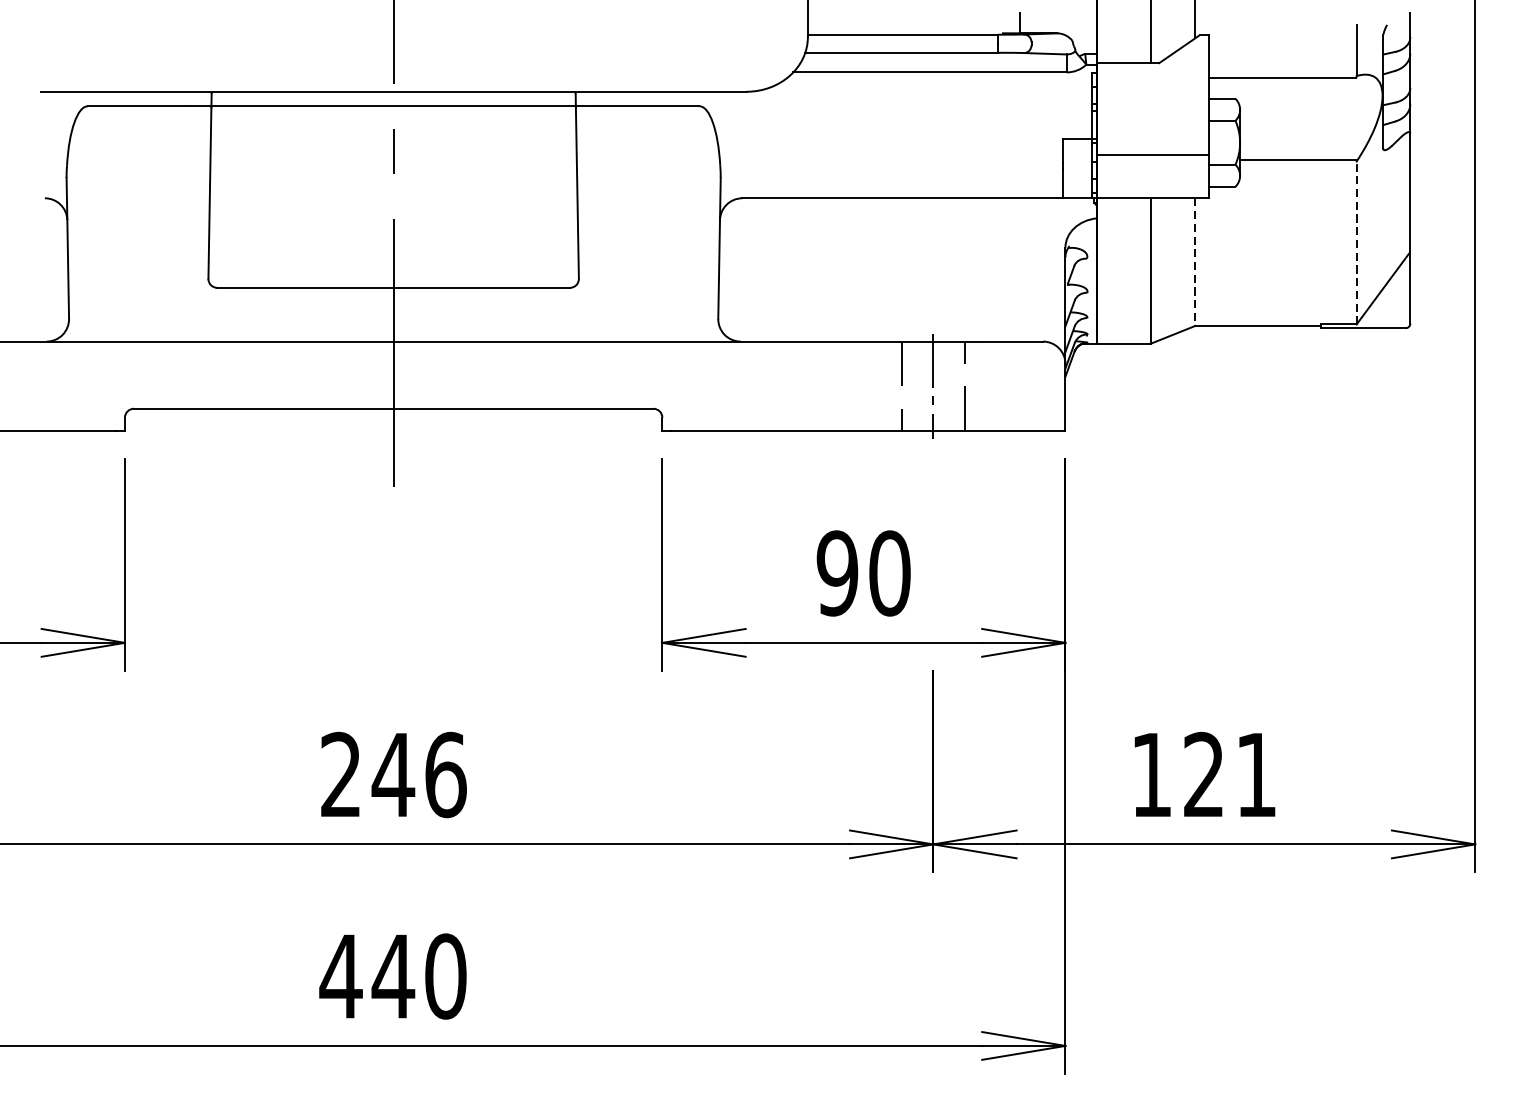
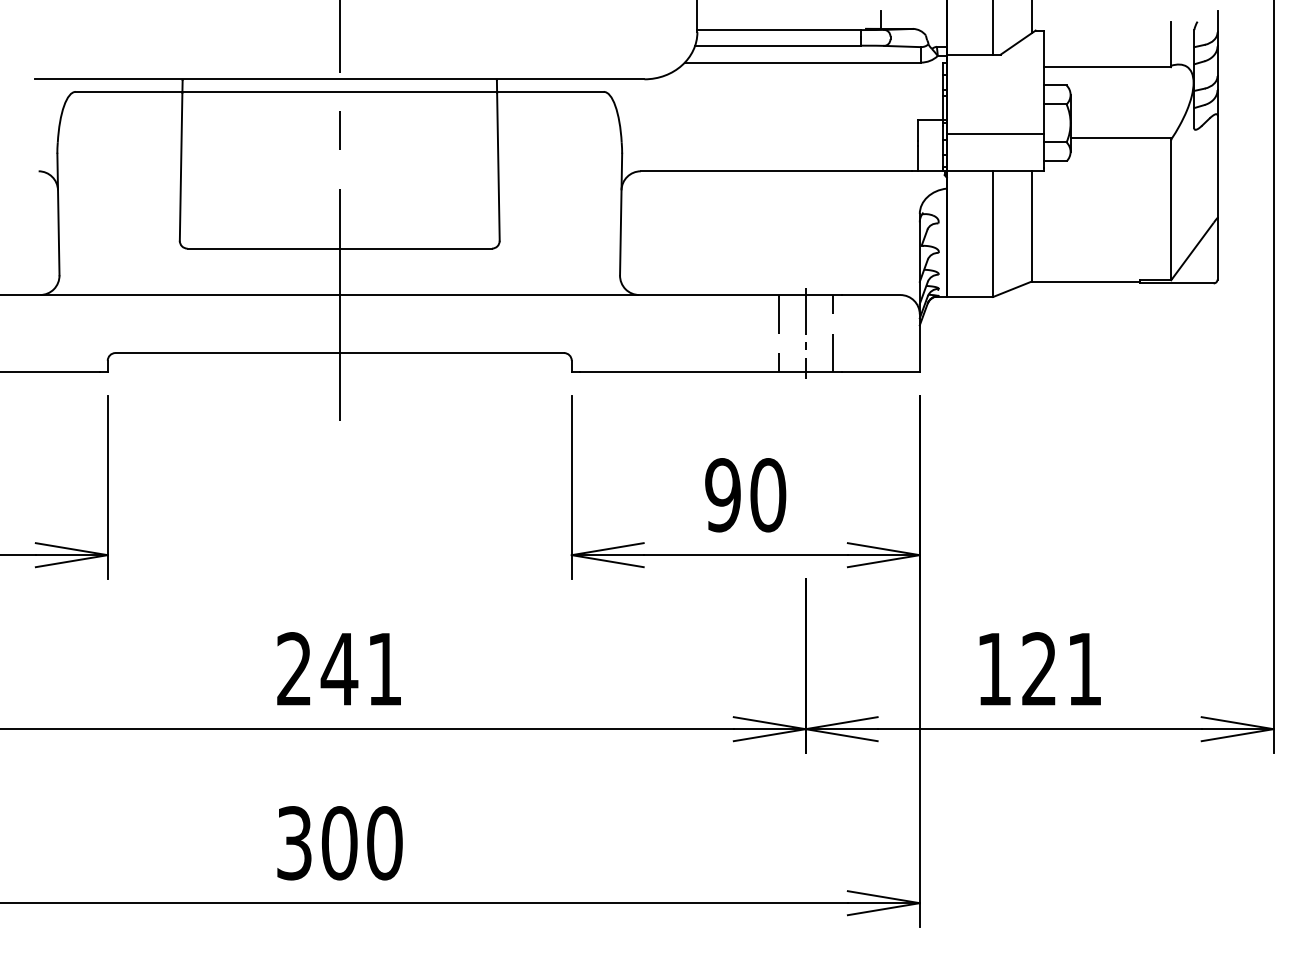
line: (1356, 242) -> (1171, 209), dashed -> solid
line: (1194, 262) -> (1031, 226), dashed -> solid
text: (445, 775) -> (384, 669), 246 -> 241
text: (366, 976) -> (316, 843), 440 -> 300

